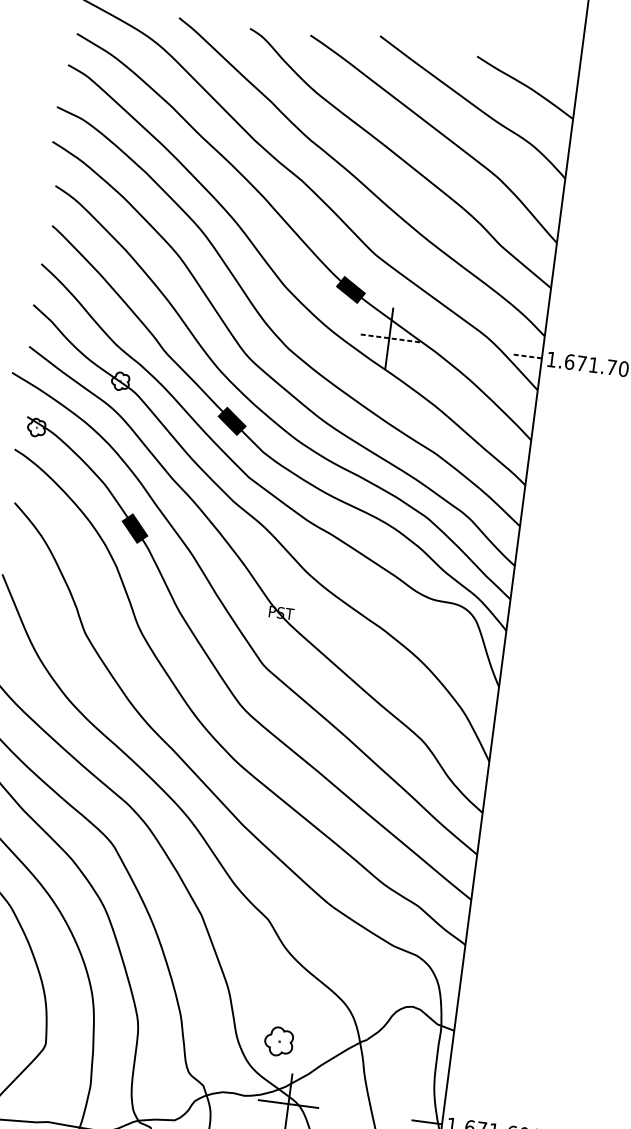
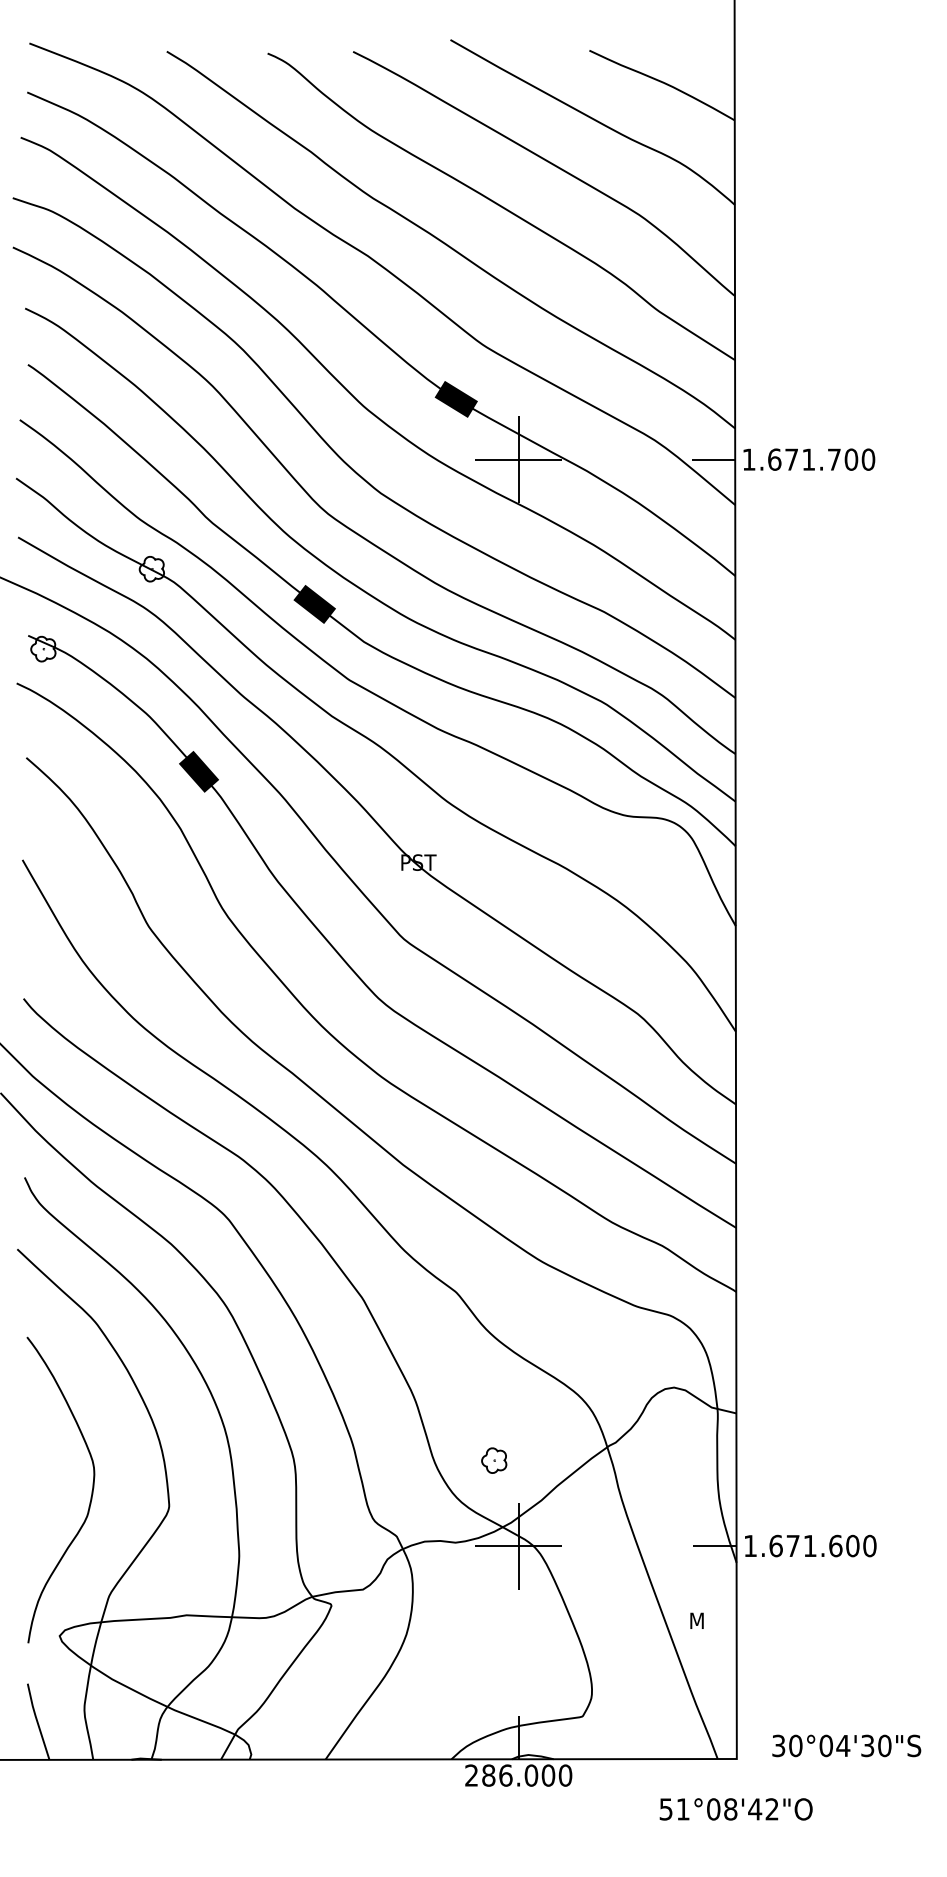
line: (389, 338) -> (518, 459), dashed -> solid
line: (526, 356) -> (713, 459), dashed -> solid
part: (279, 1041) -> (494, 1460), size x0.62

